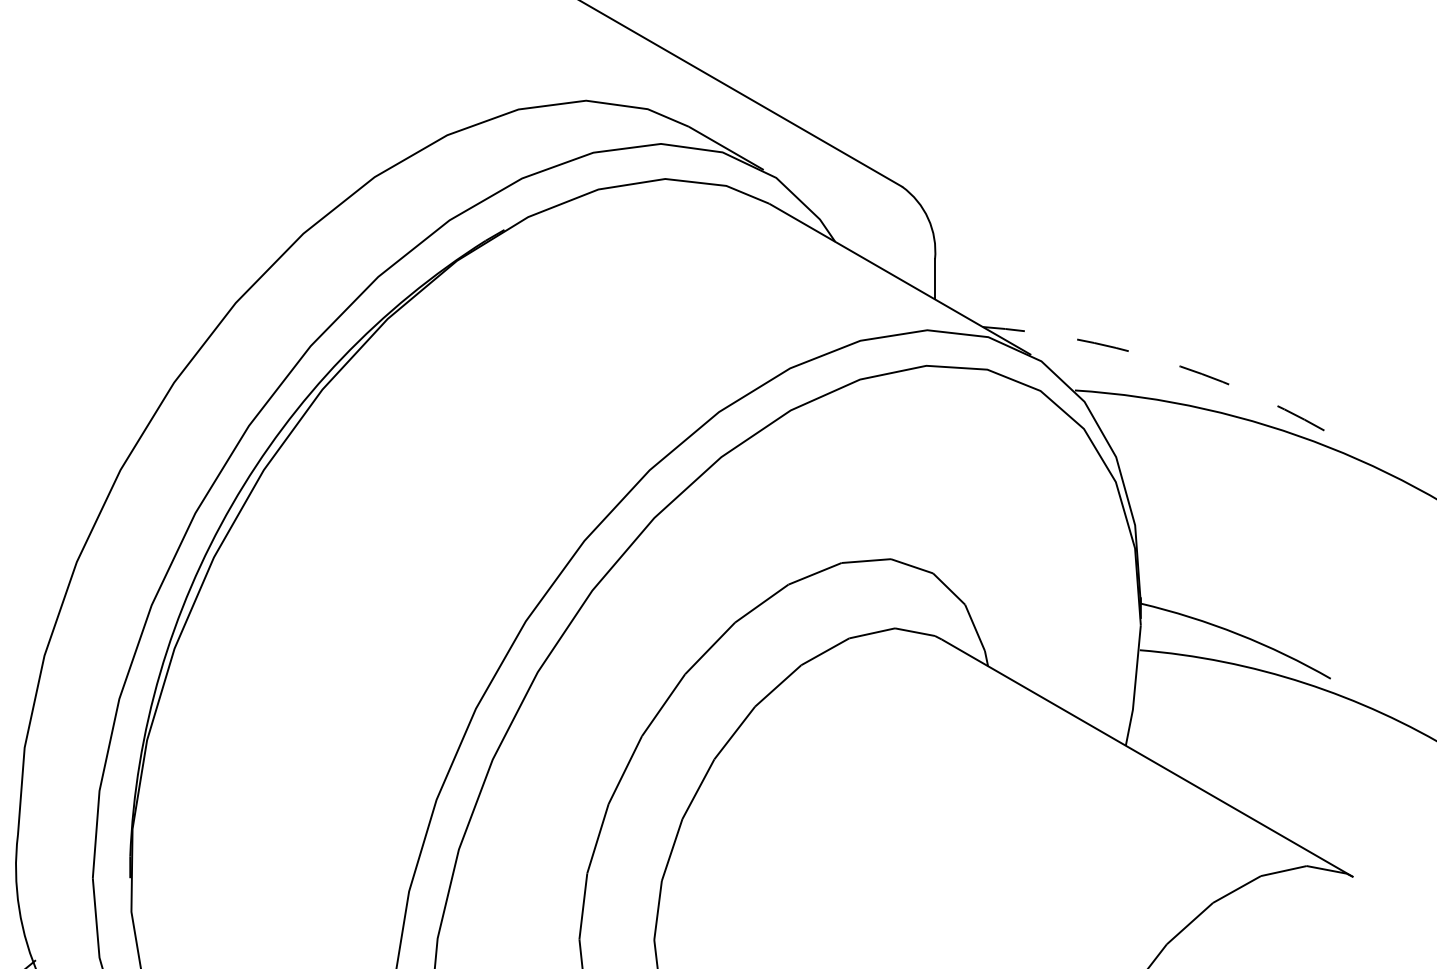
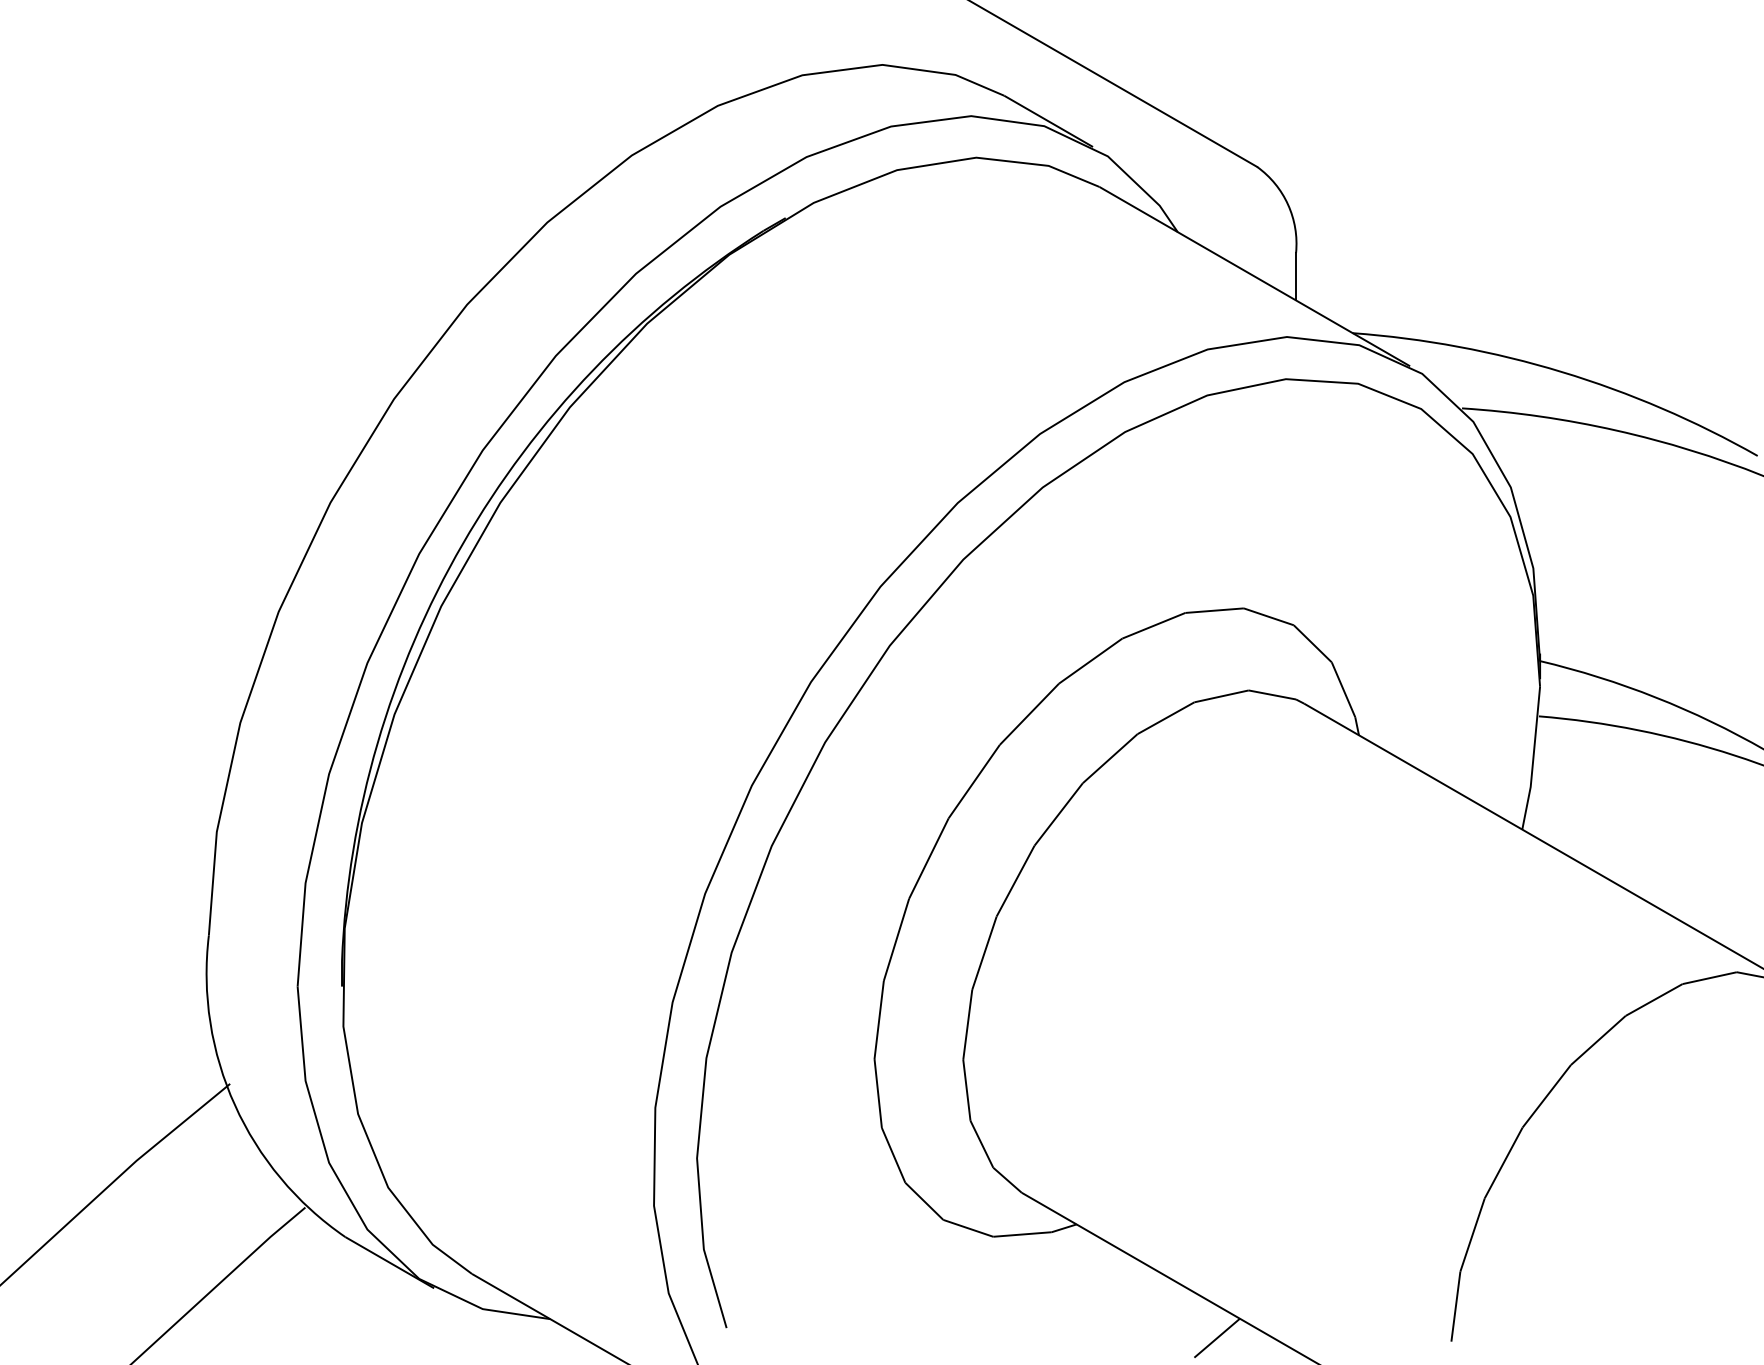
arc: (1159, 360) -> (1562, 372), dashed -> solid

